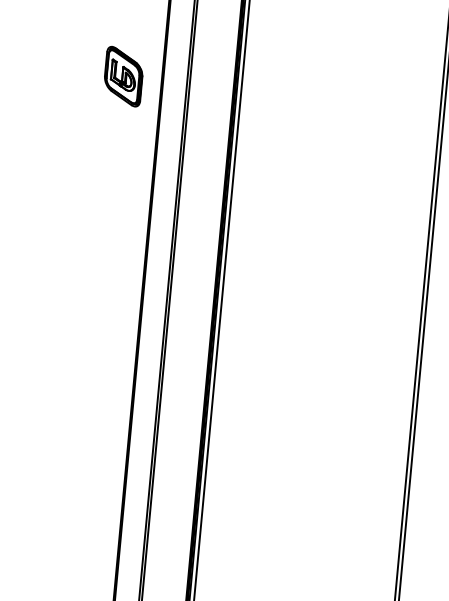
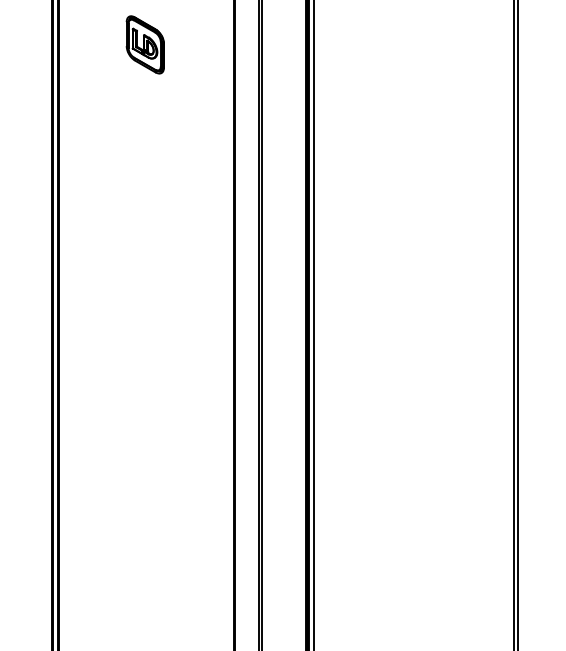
part: (122, 76) -> (144, 44), moved

